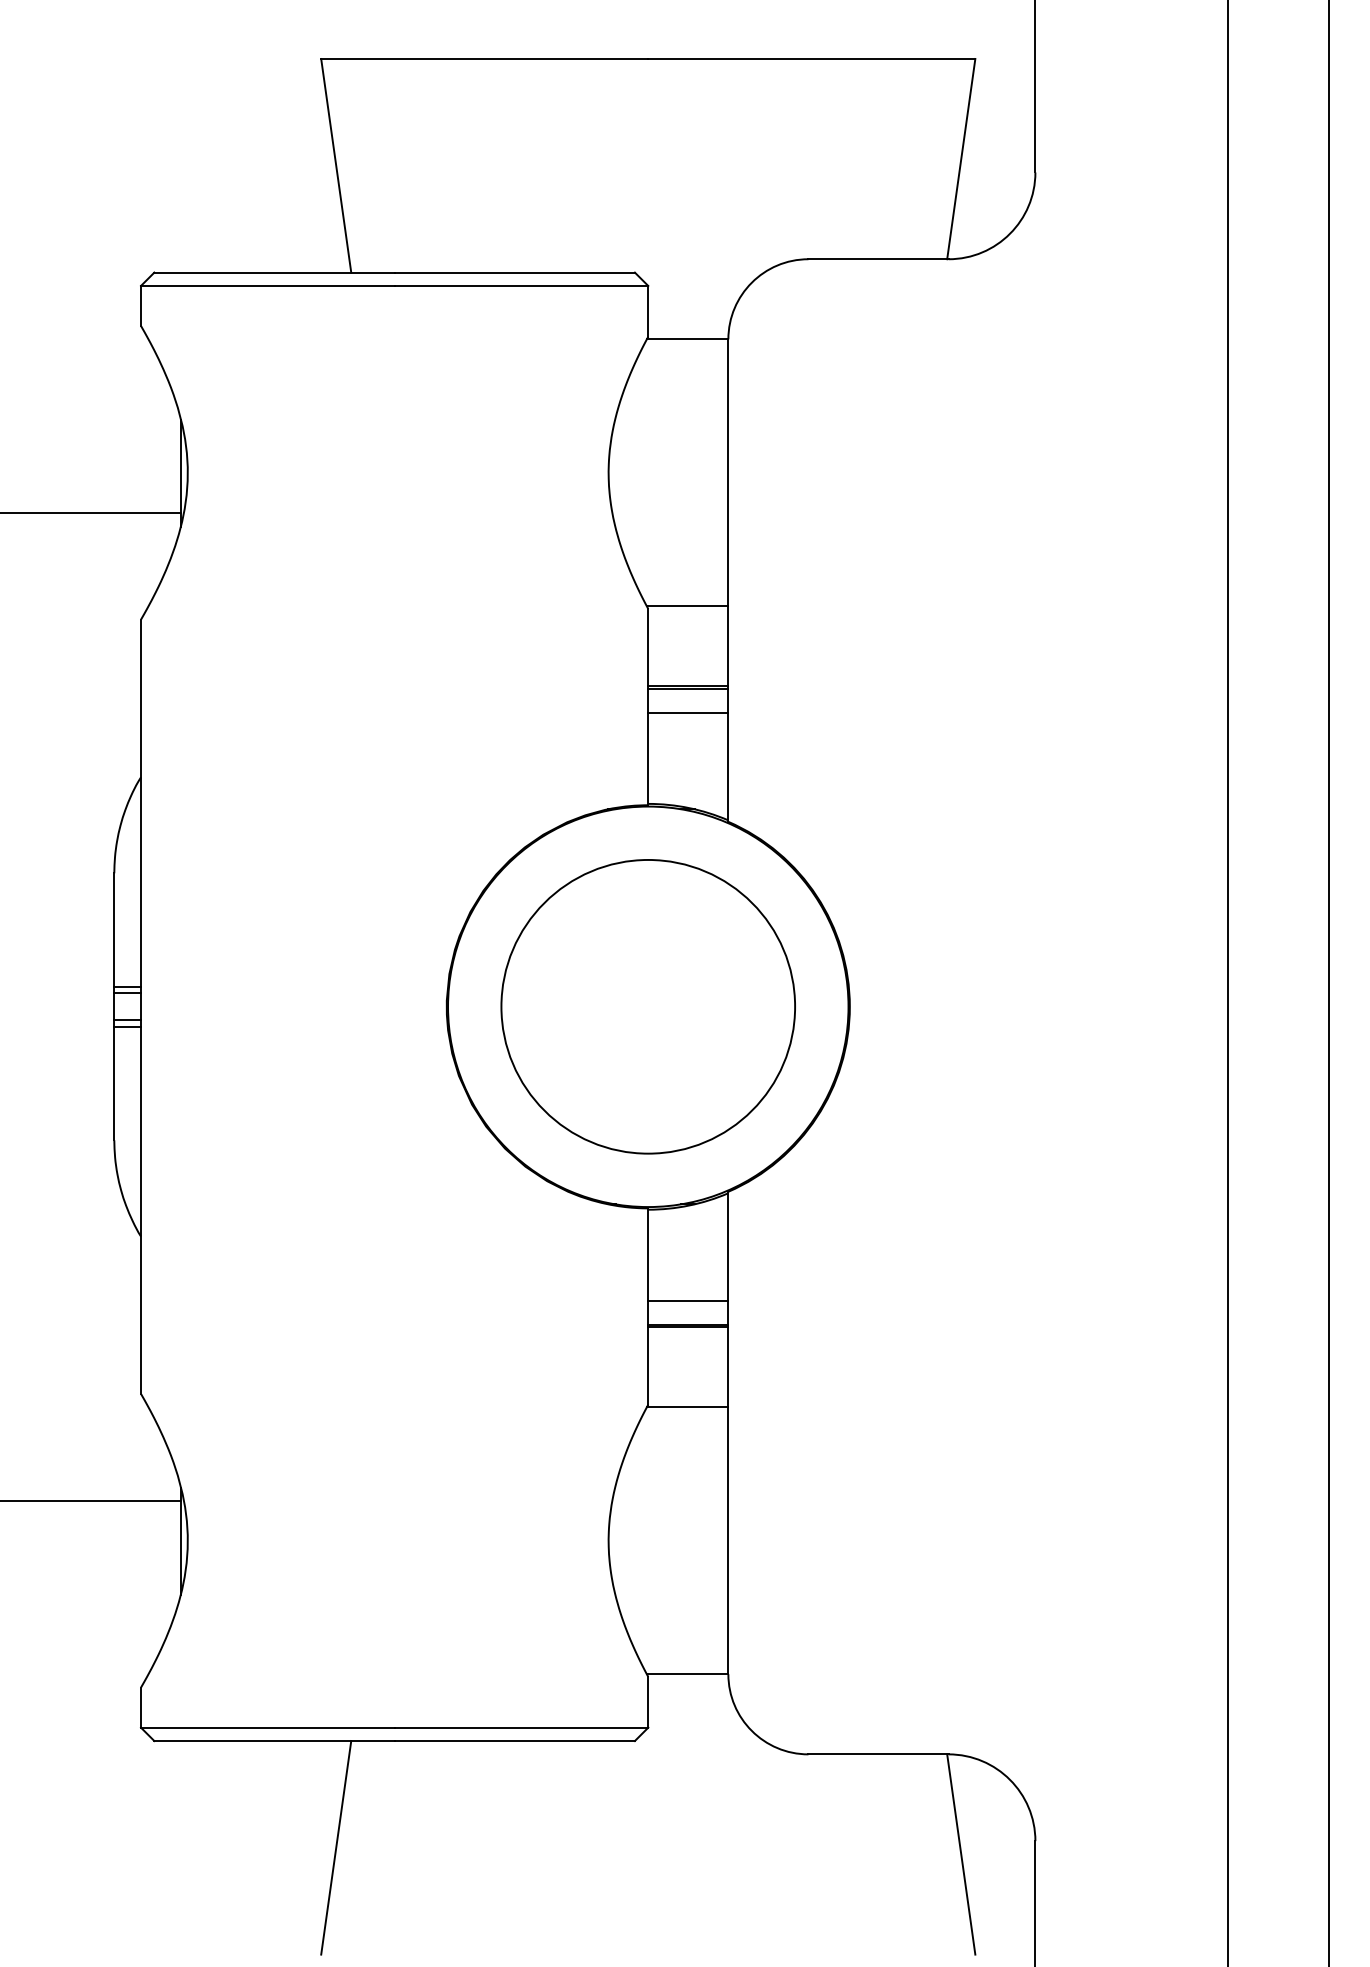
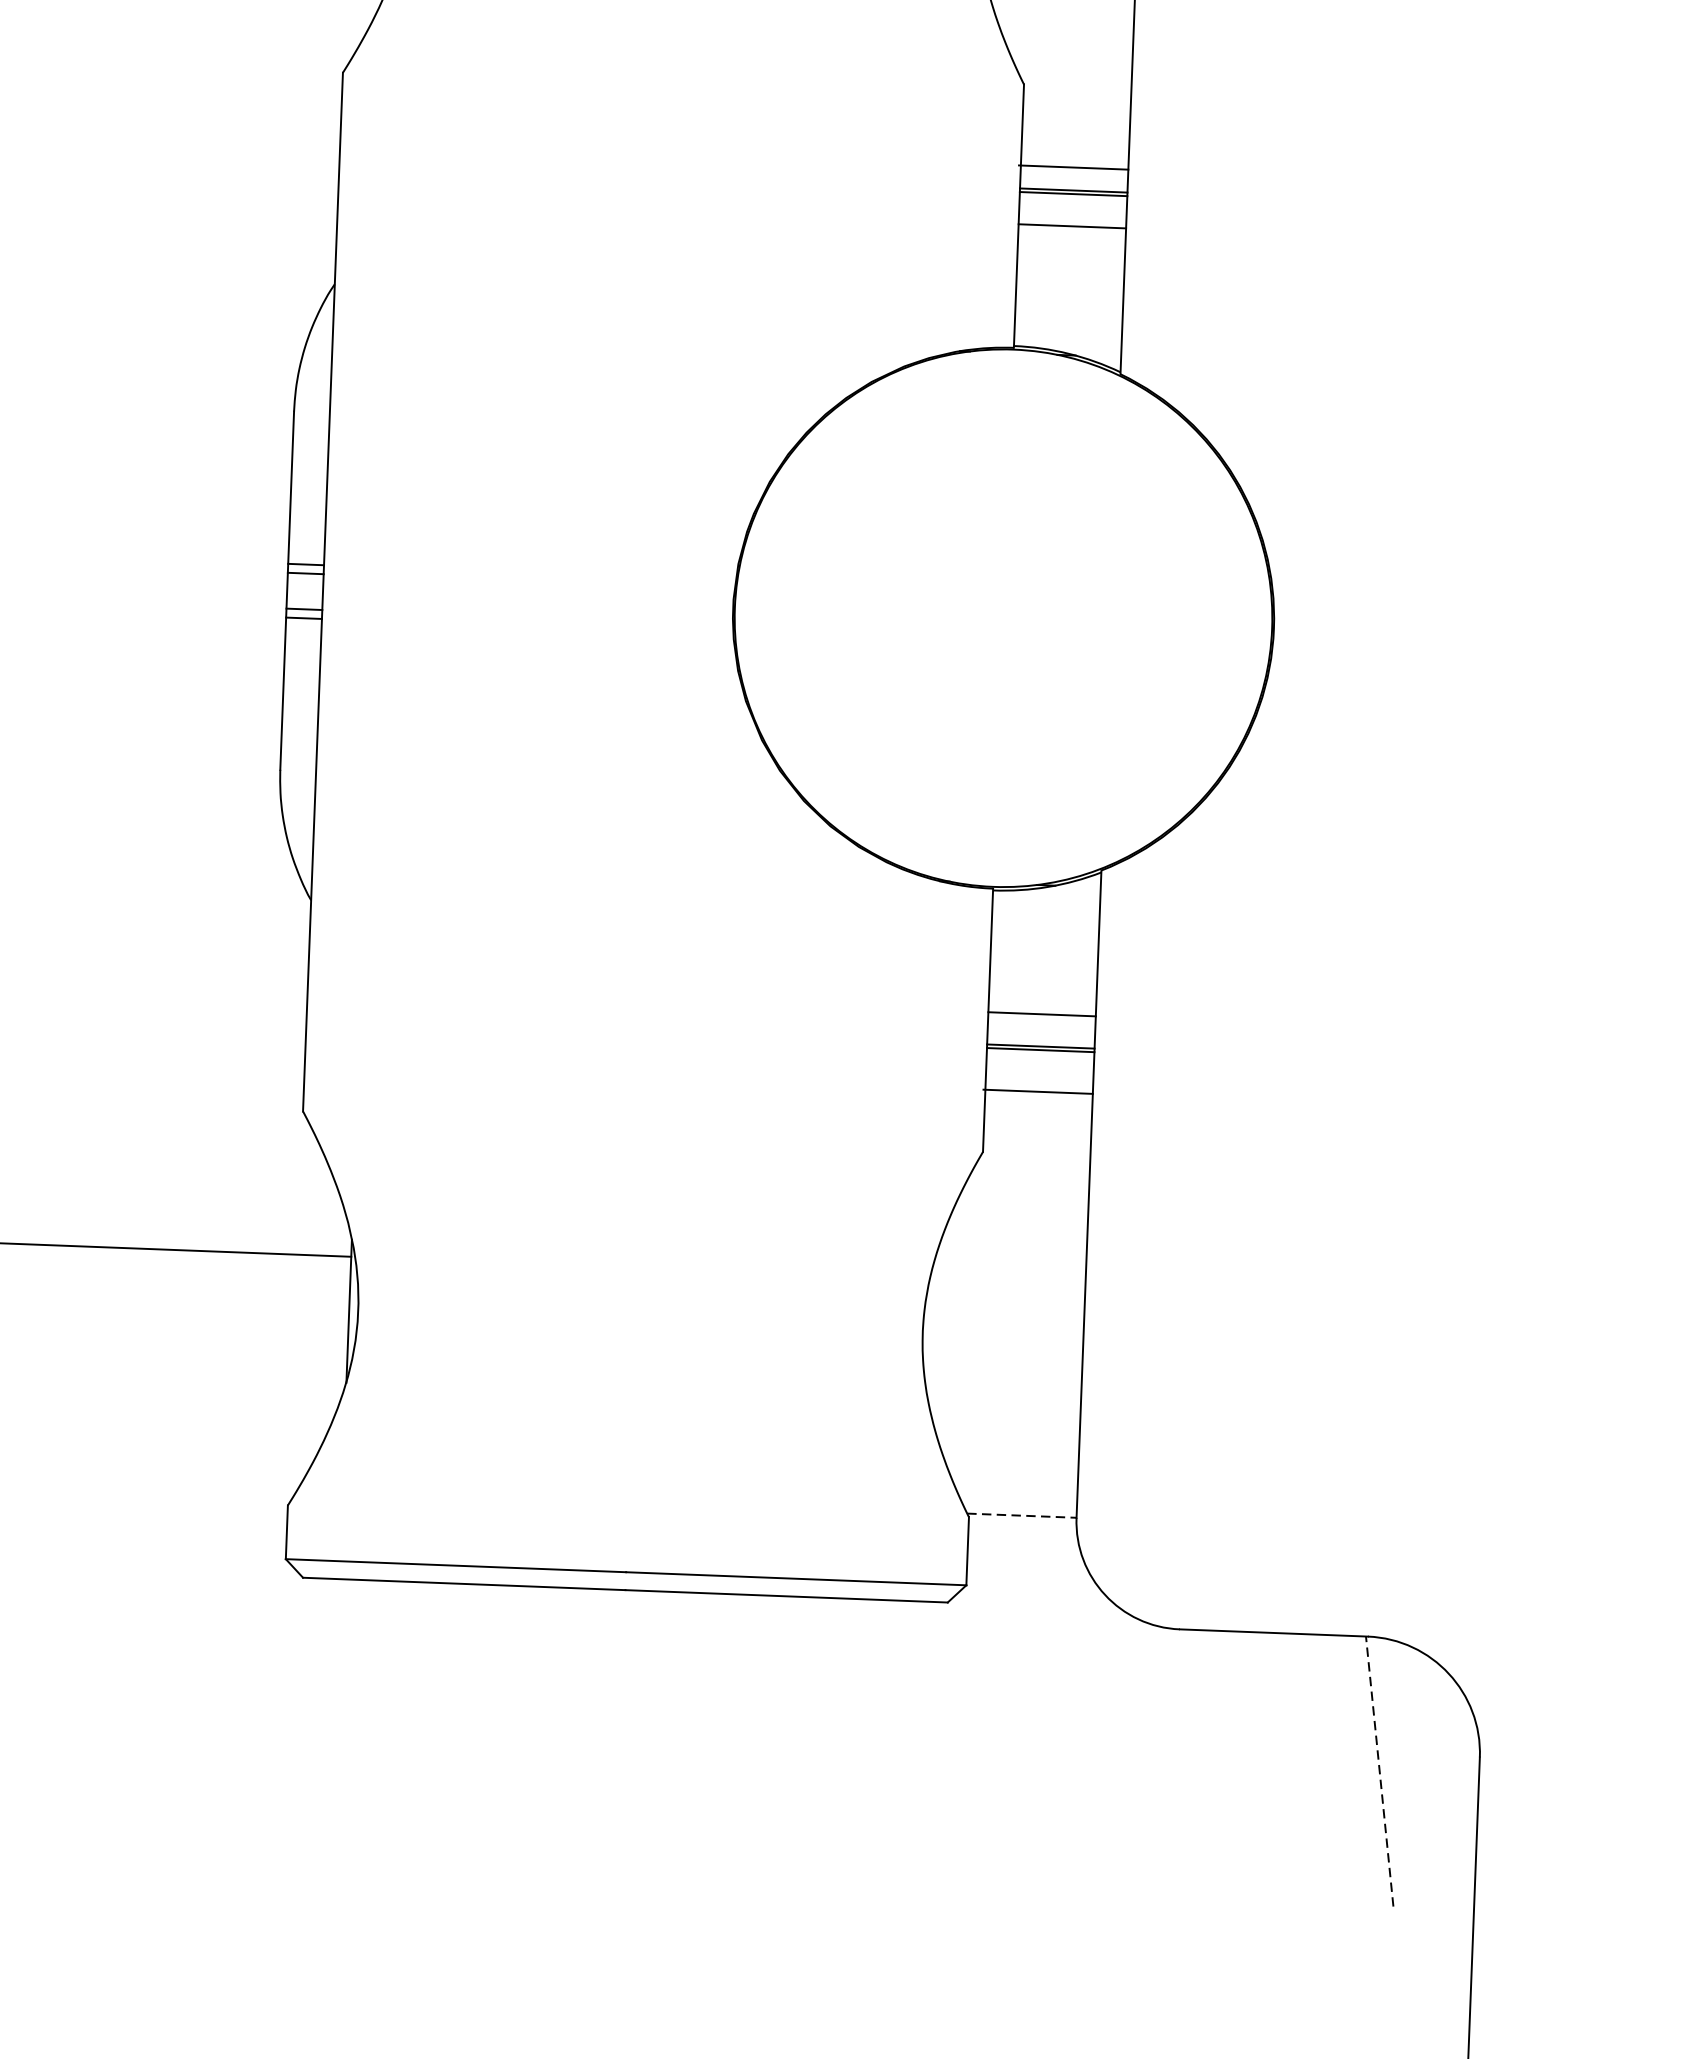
line: (687, 606) -> (1073, 167), moved
circle: (647, 1006) -> (1002, 617), removed
line: (687, 1407) -> (1038, 1092), moved
line: (687, 1674) -> (1021, 1515), solid -> dashed
line: (336, 1847) -> (541, 1729), removed
line: (961, 1854) -> (1380, 1771), solid -> dashed

